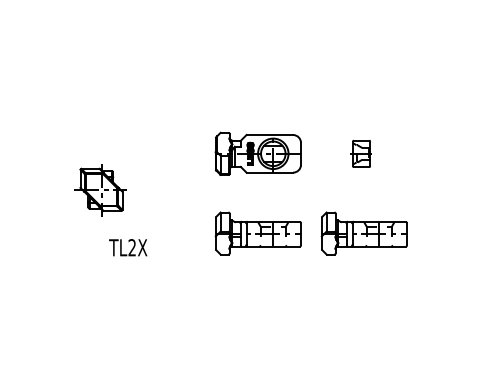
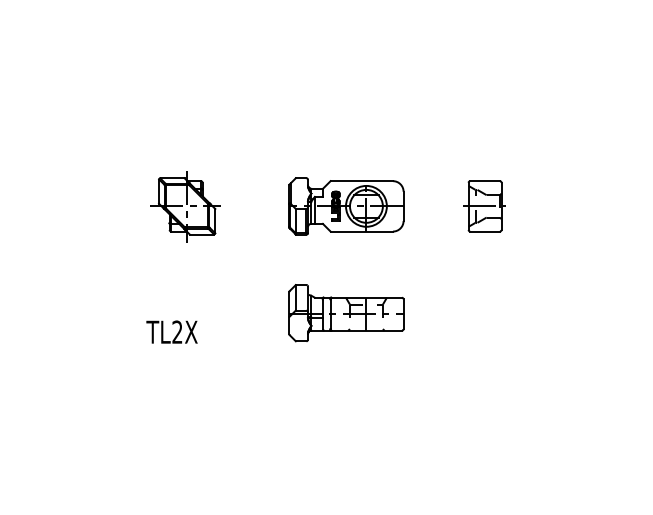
part: (360, 153) -> (483, 205), size x1.43
part: (100, 190) -> (185, 207), moved
part: (363, 233) -> (487, 313), removed

